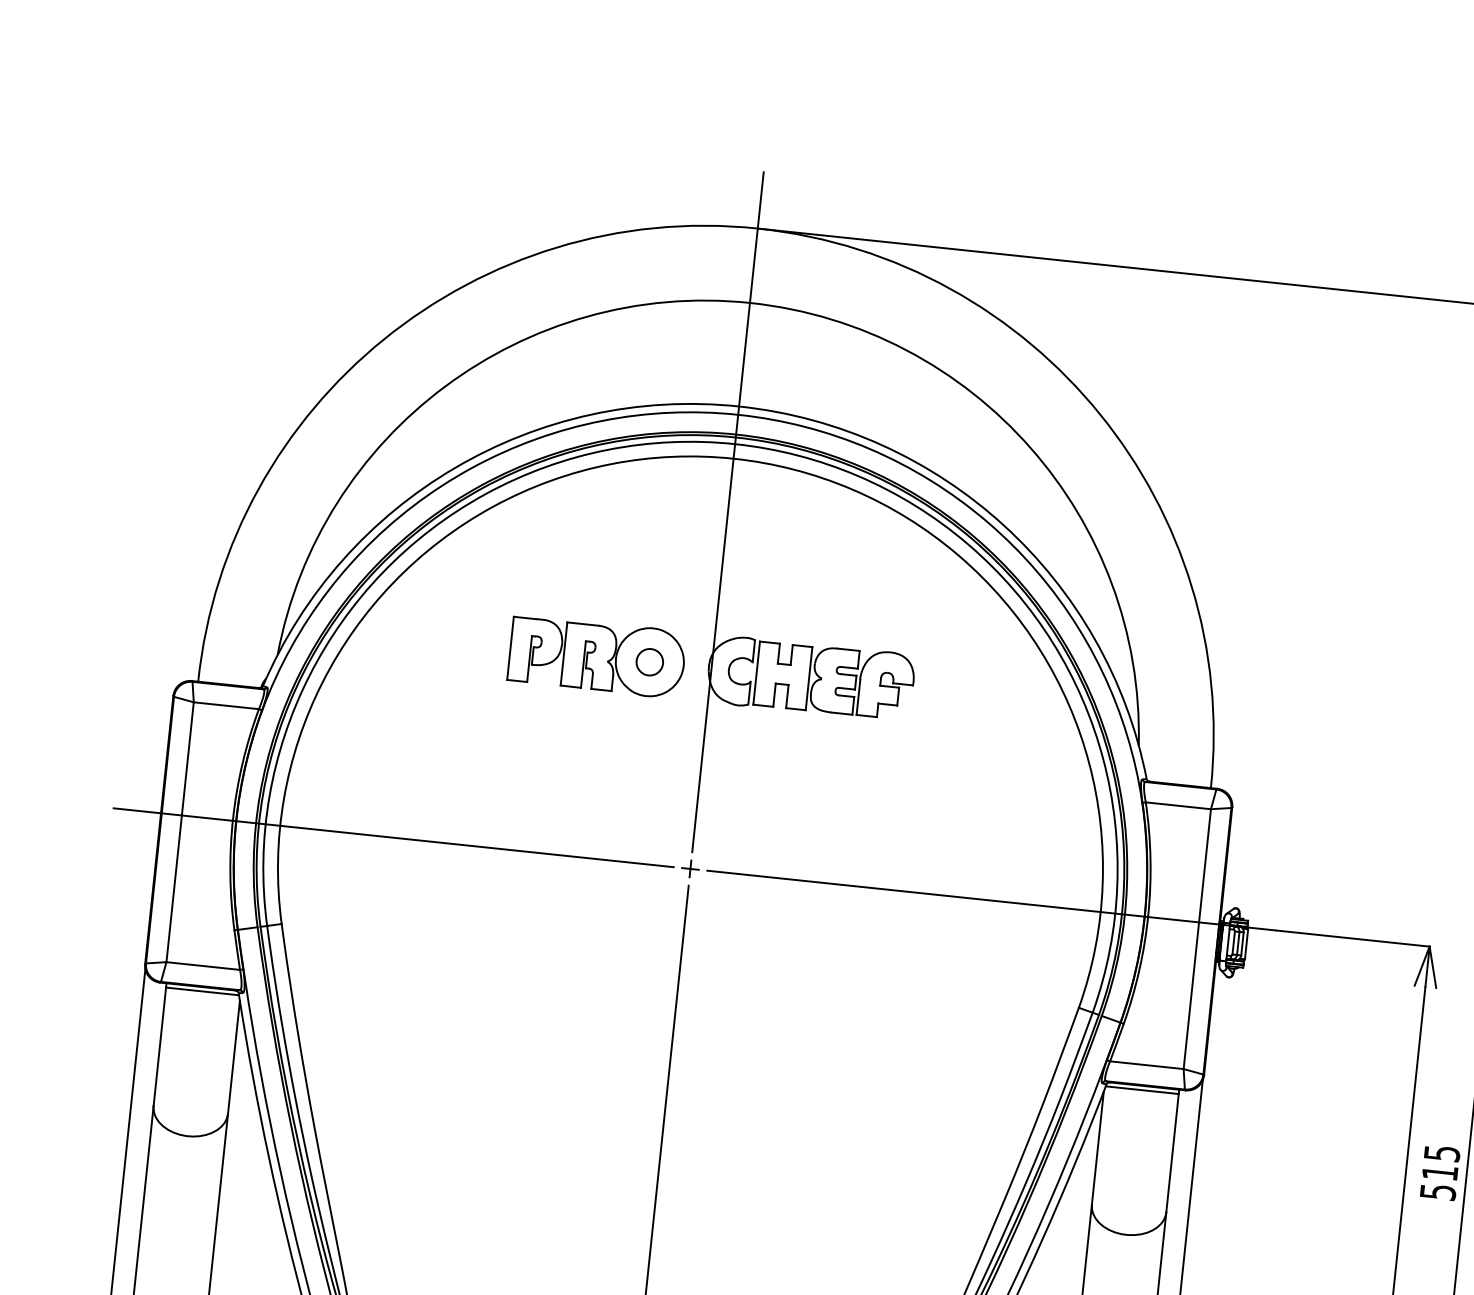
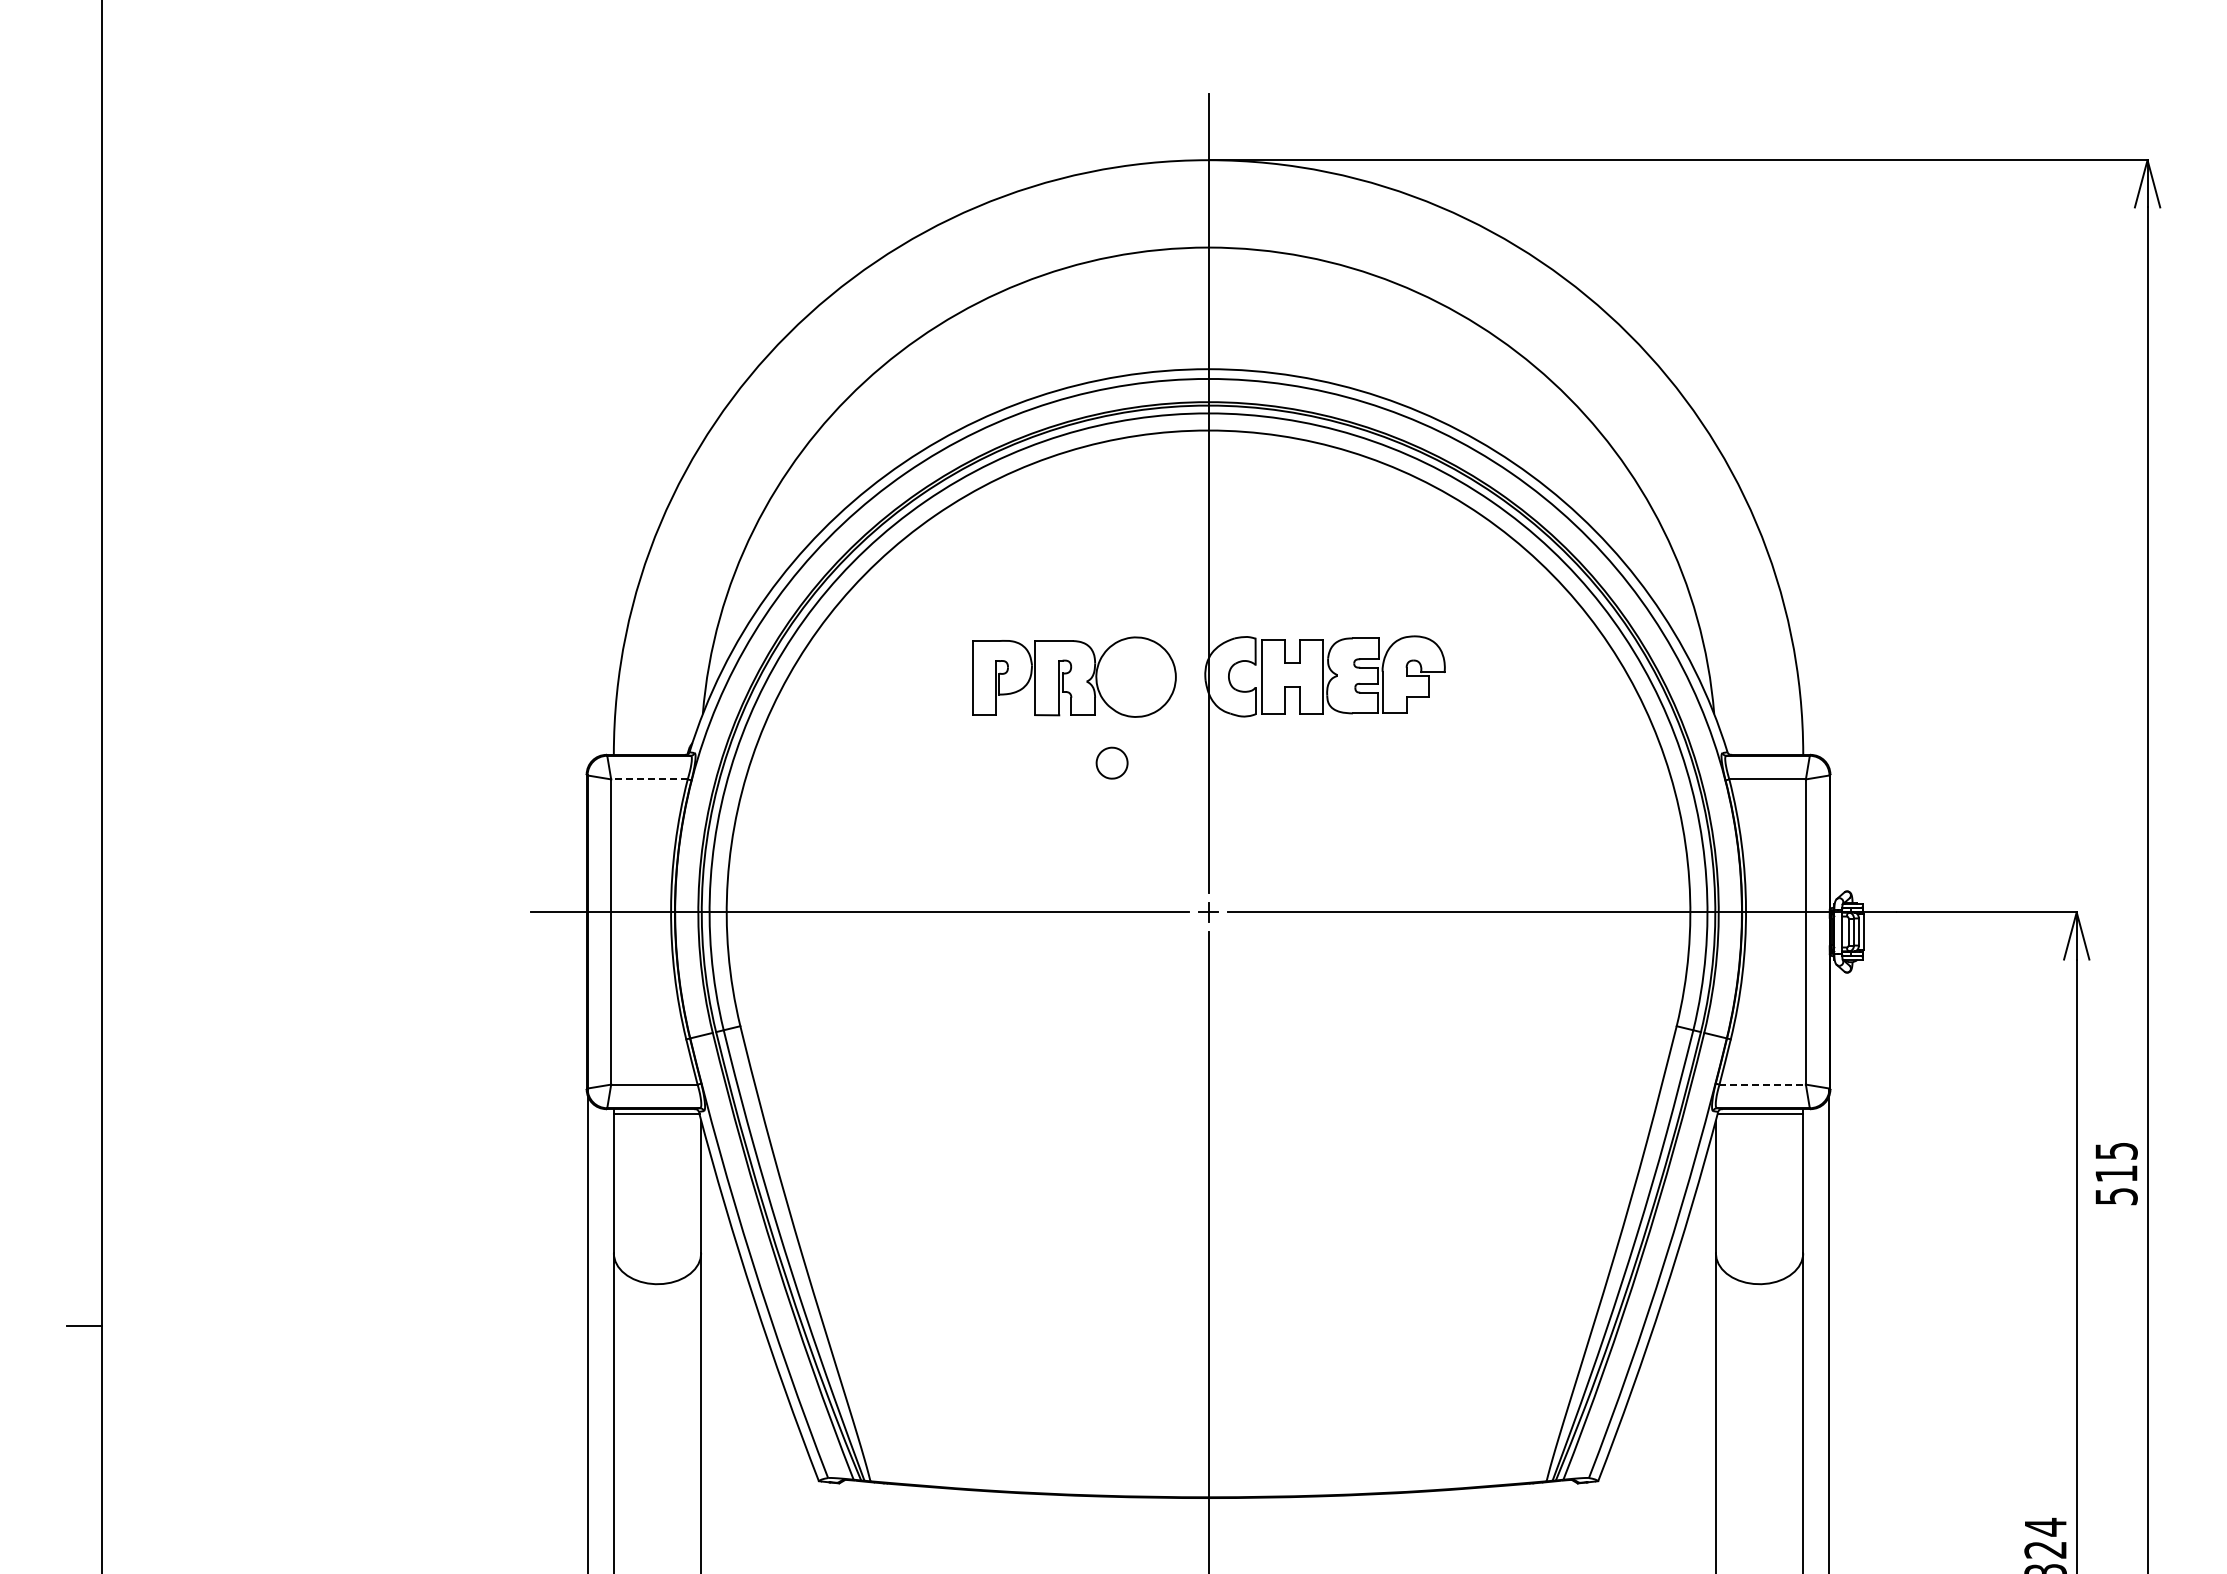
part: (649, 661) -> (1111, 762), moved
line: (225, 705) -> (648, 779), solid -> dashed
line: (1147, 1065) -> (1763, 1084), solid -> dashed

